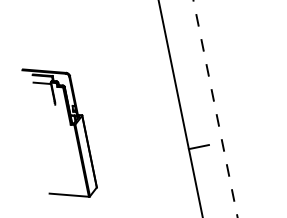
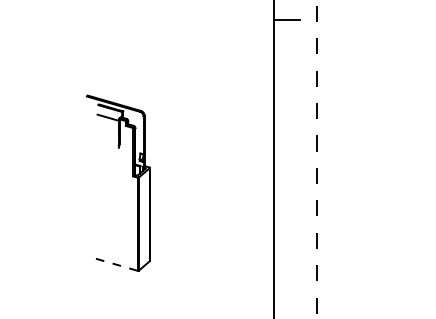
line: (199, 146) -> (287, 236), removed
line: (69, 194) -> (113, 263), solid -> dashed

